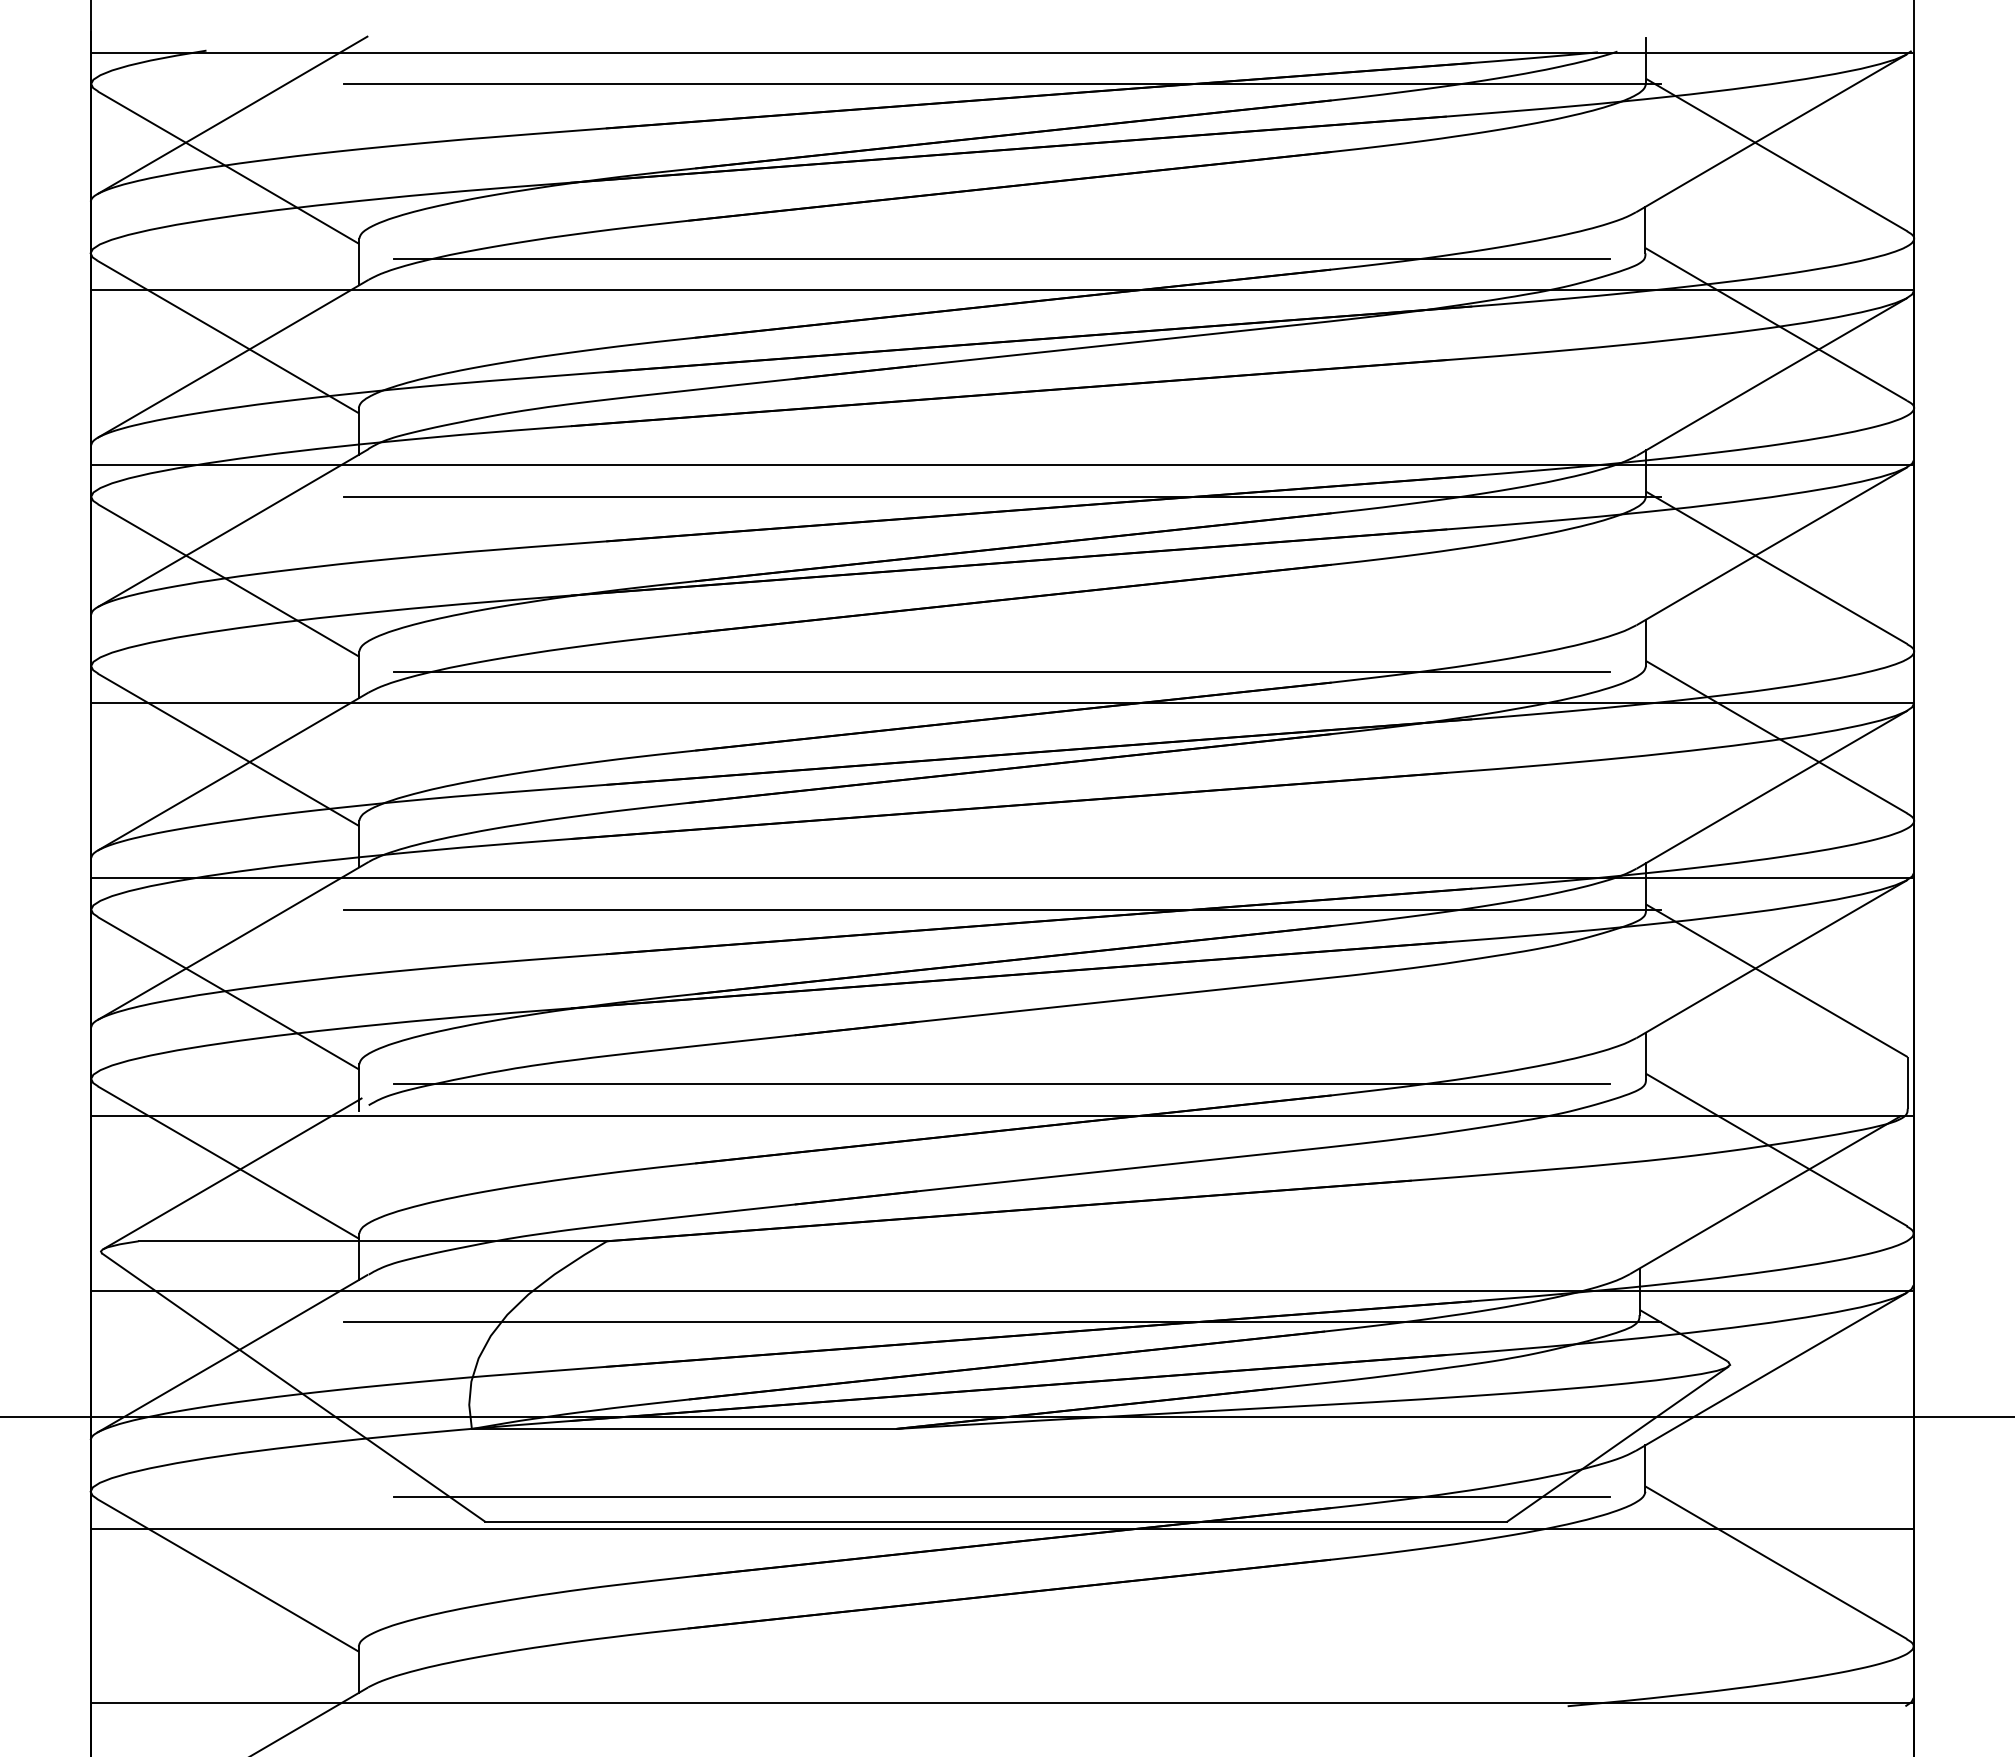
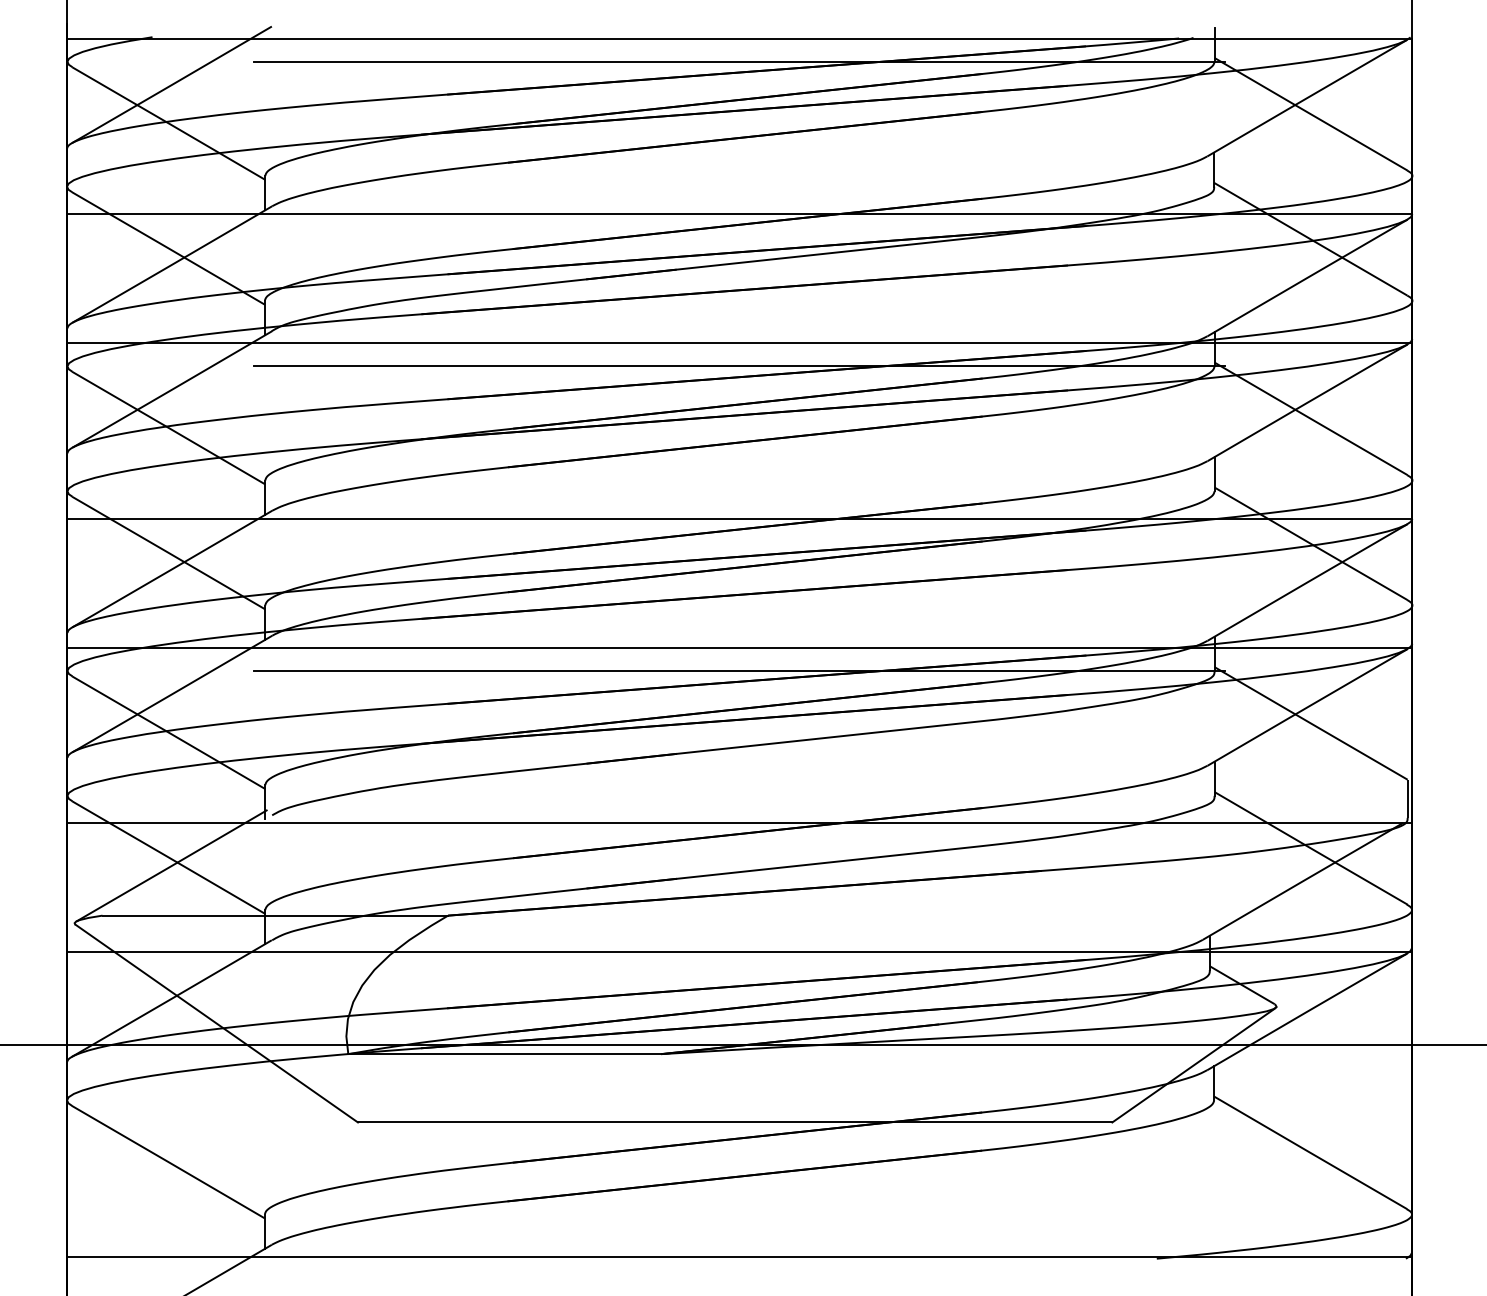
line: (1001, 258) -> (739, 190), removed
line: (1001, 671) -> (739, 495), removed
line: (1001, 1084) -> (739, 799), removed
line: (1001, 1322) -> (739, 975), removed
line: (1001, 1497) -> (739, 1104), removed
line: (1001, 1528) -> (739, 1127), removed

